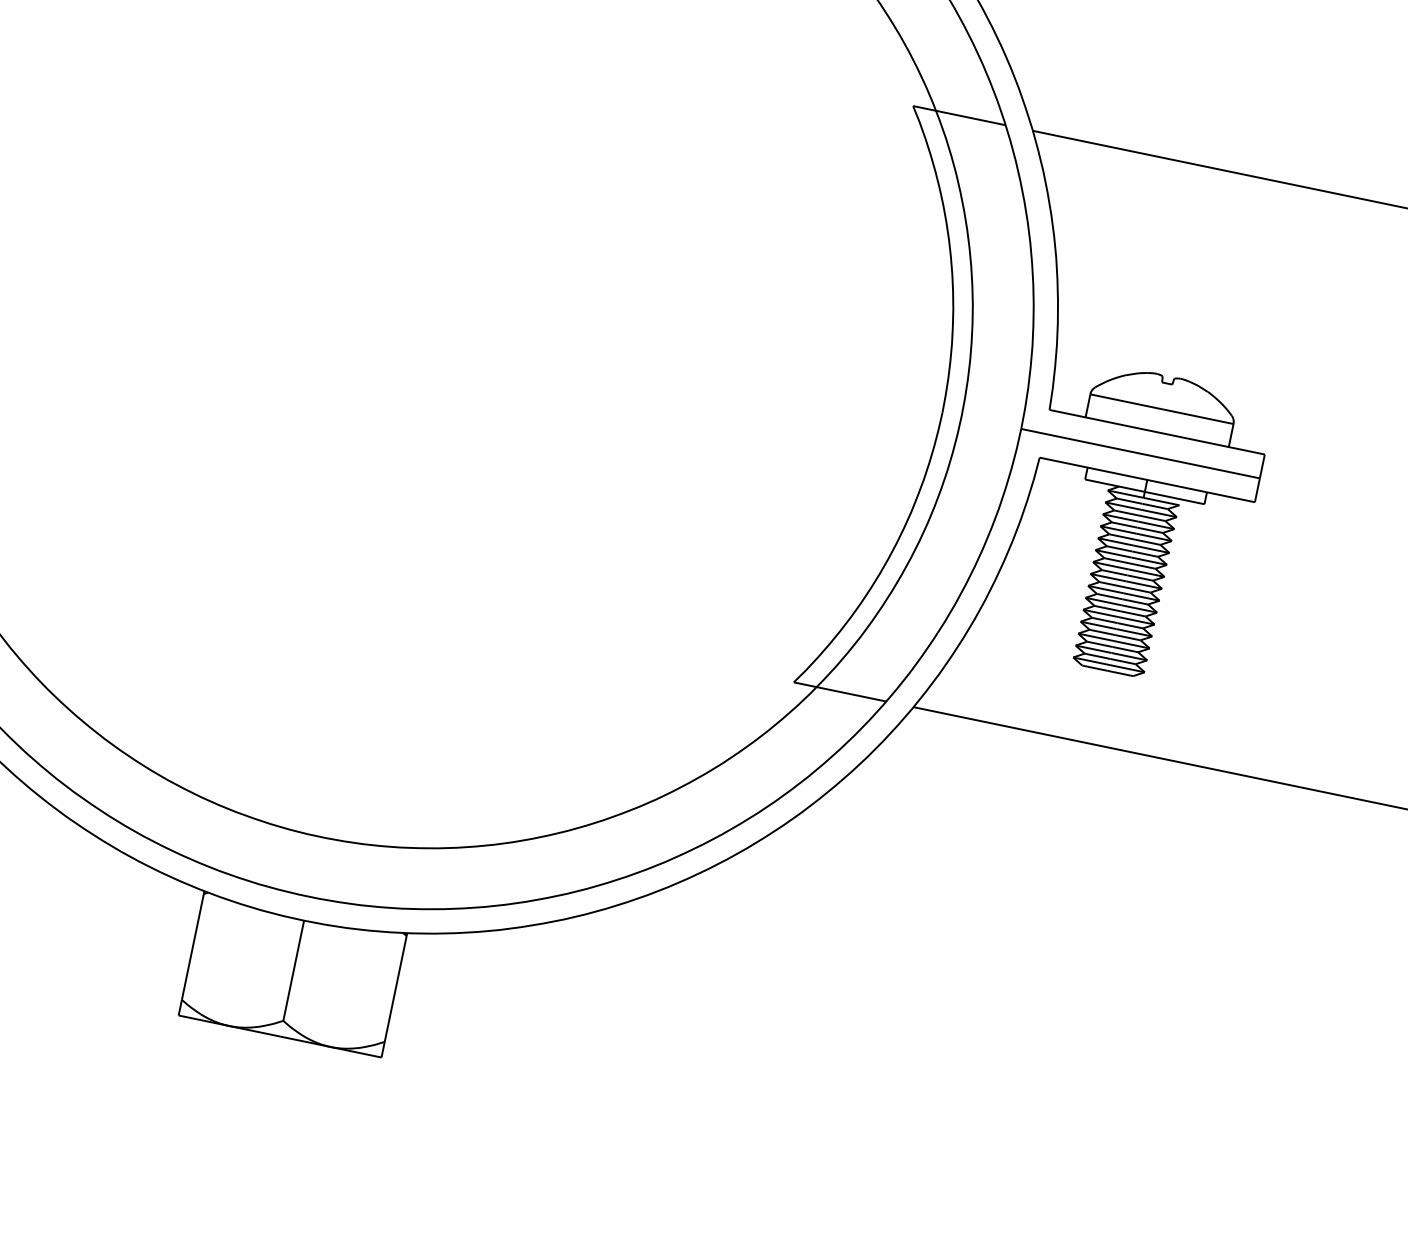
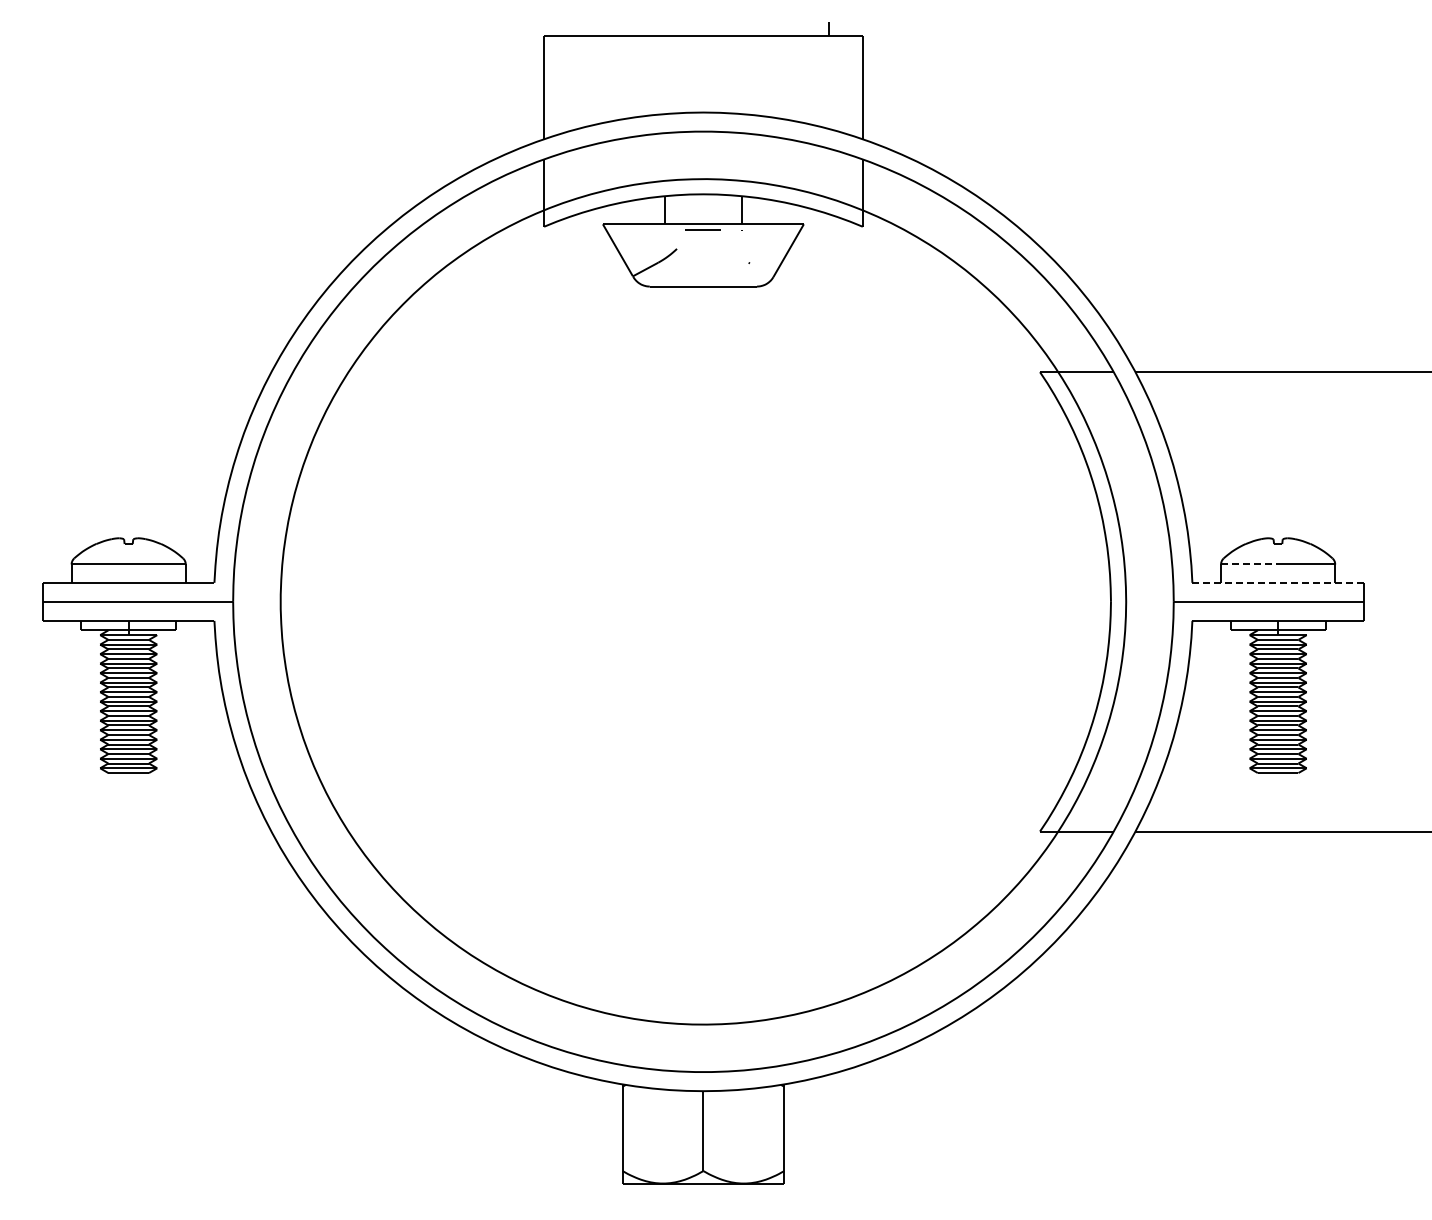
line: (1125, 401) -> (1249, 564), solid -> dashed
line: (1157, 431) -> (1278, 582), solid -> dashed

